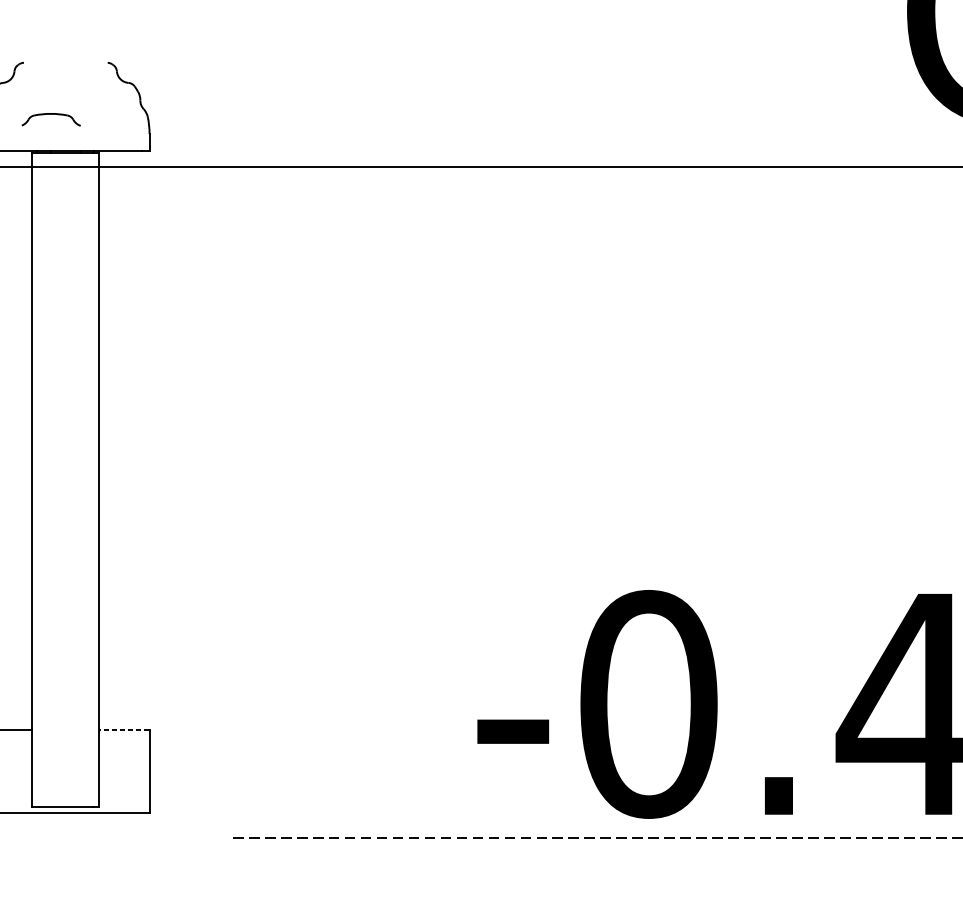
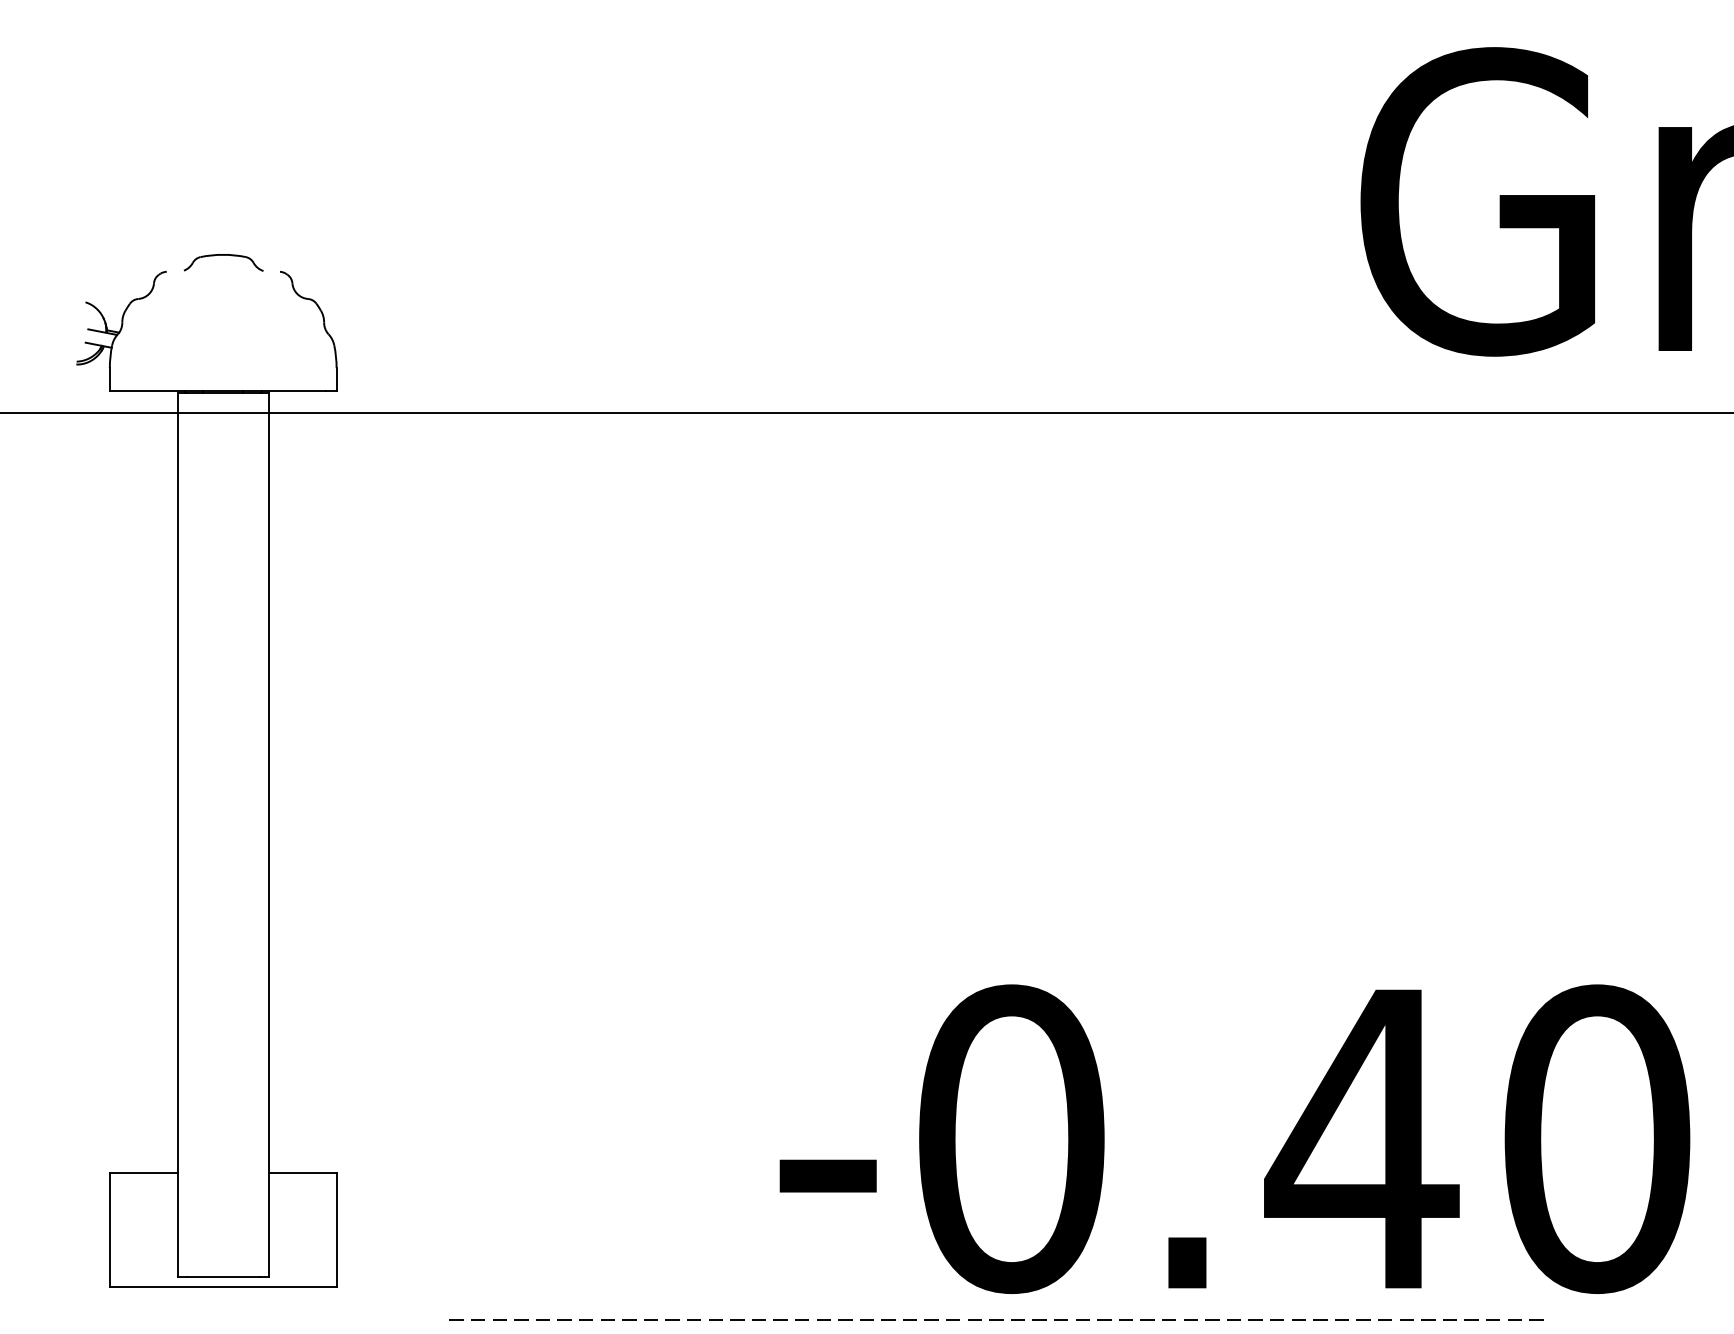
part: (51, 114) -> (223, 255), moved
line: (124, 729) -> (302, 1173), dashed -> solid

